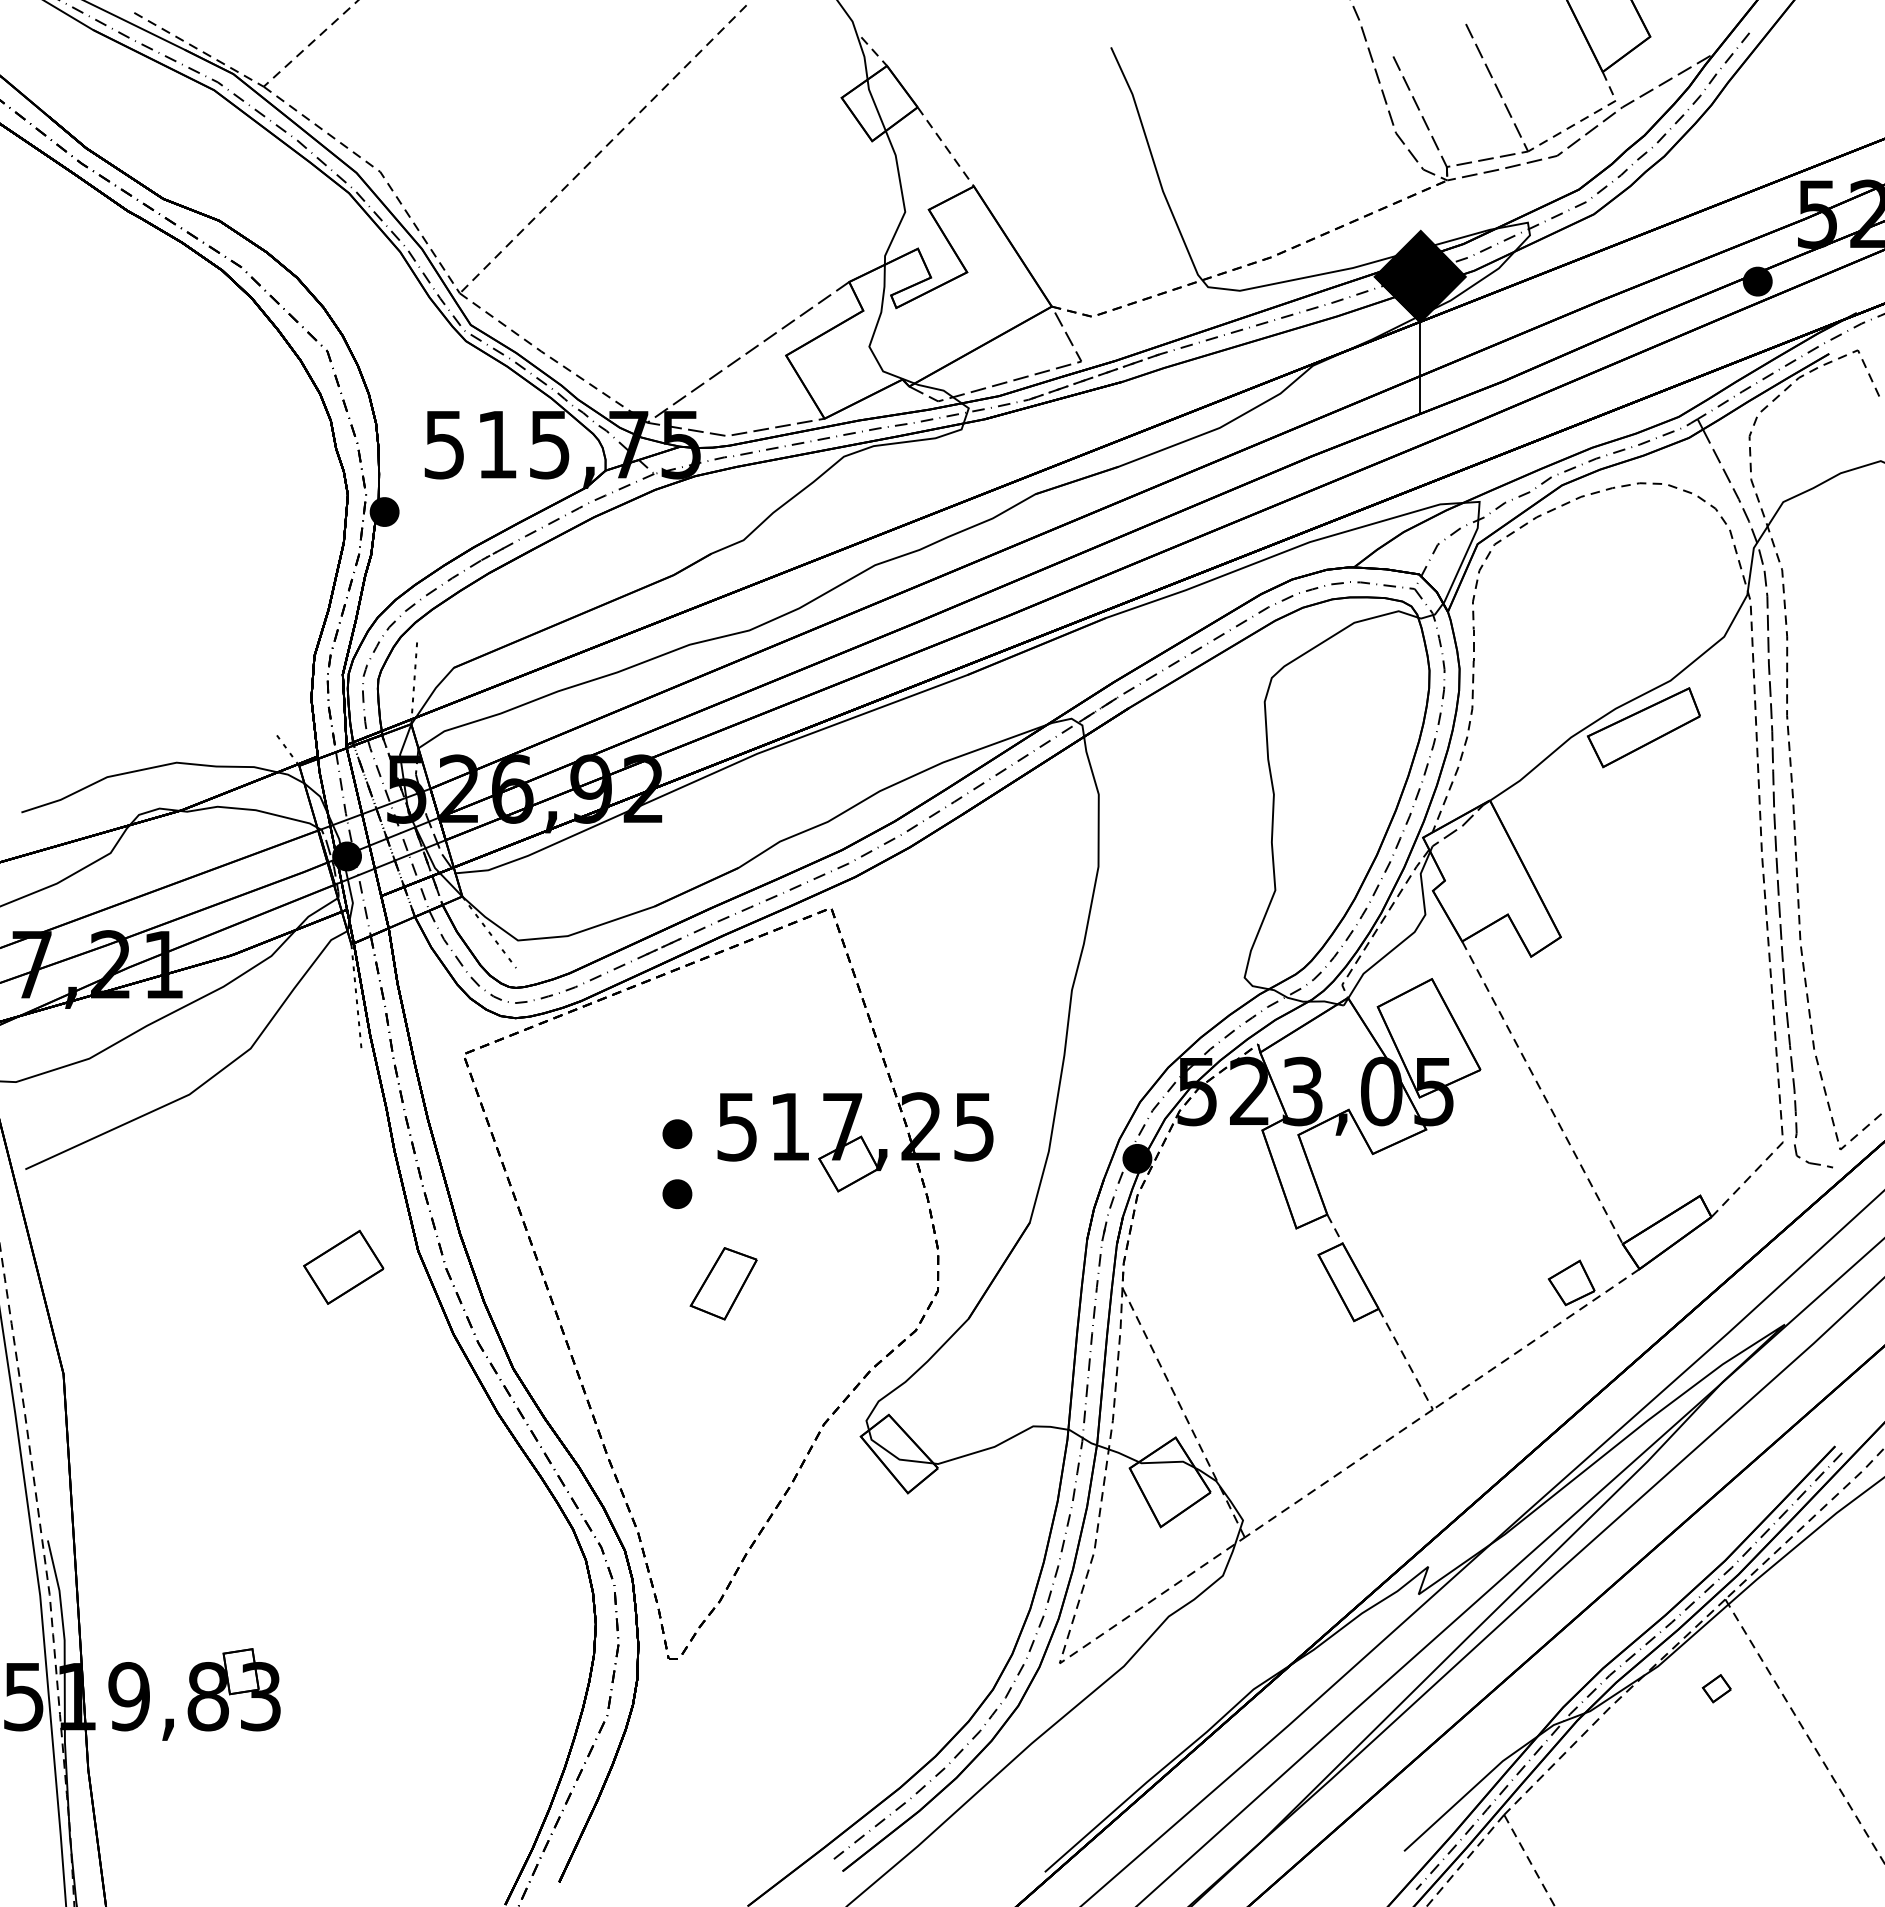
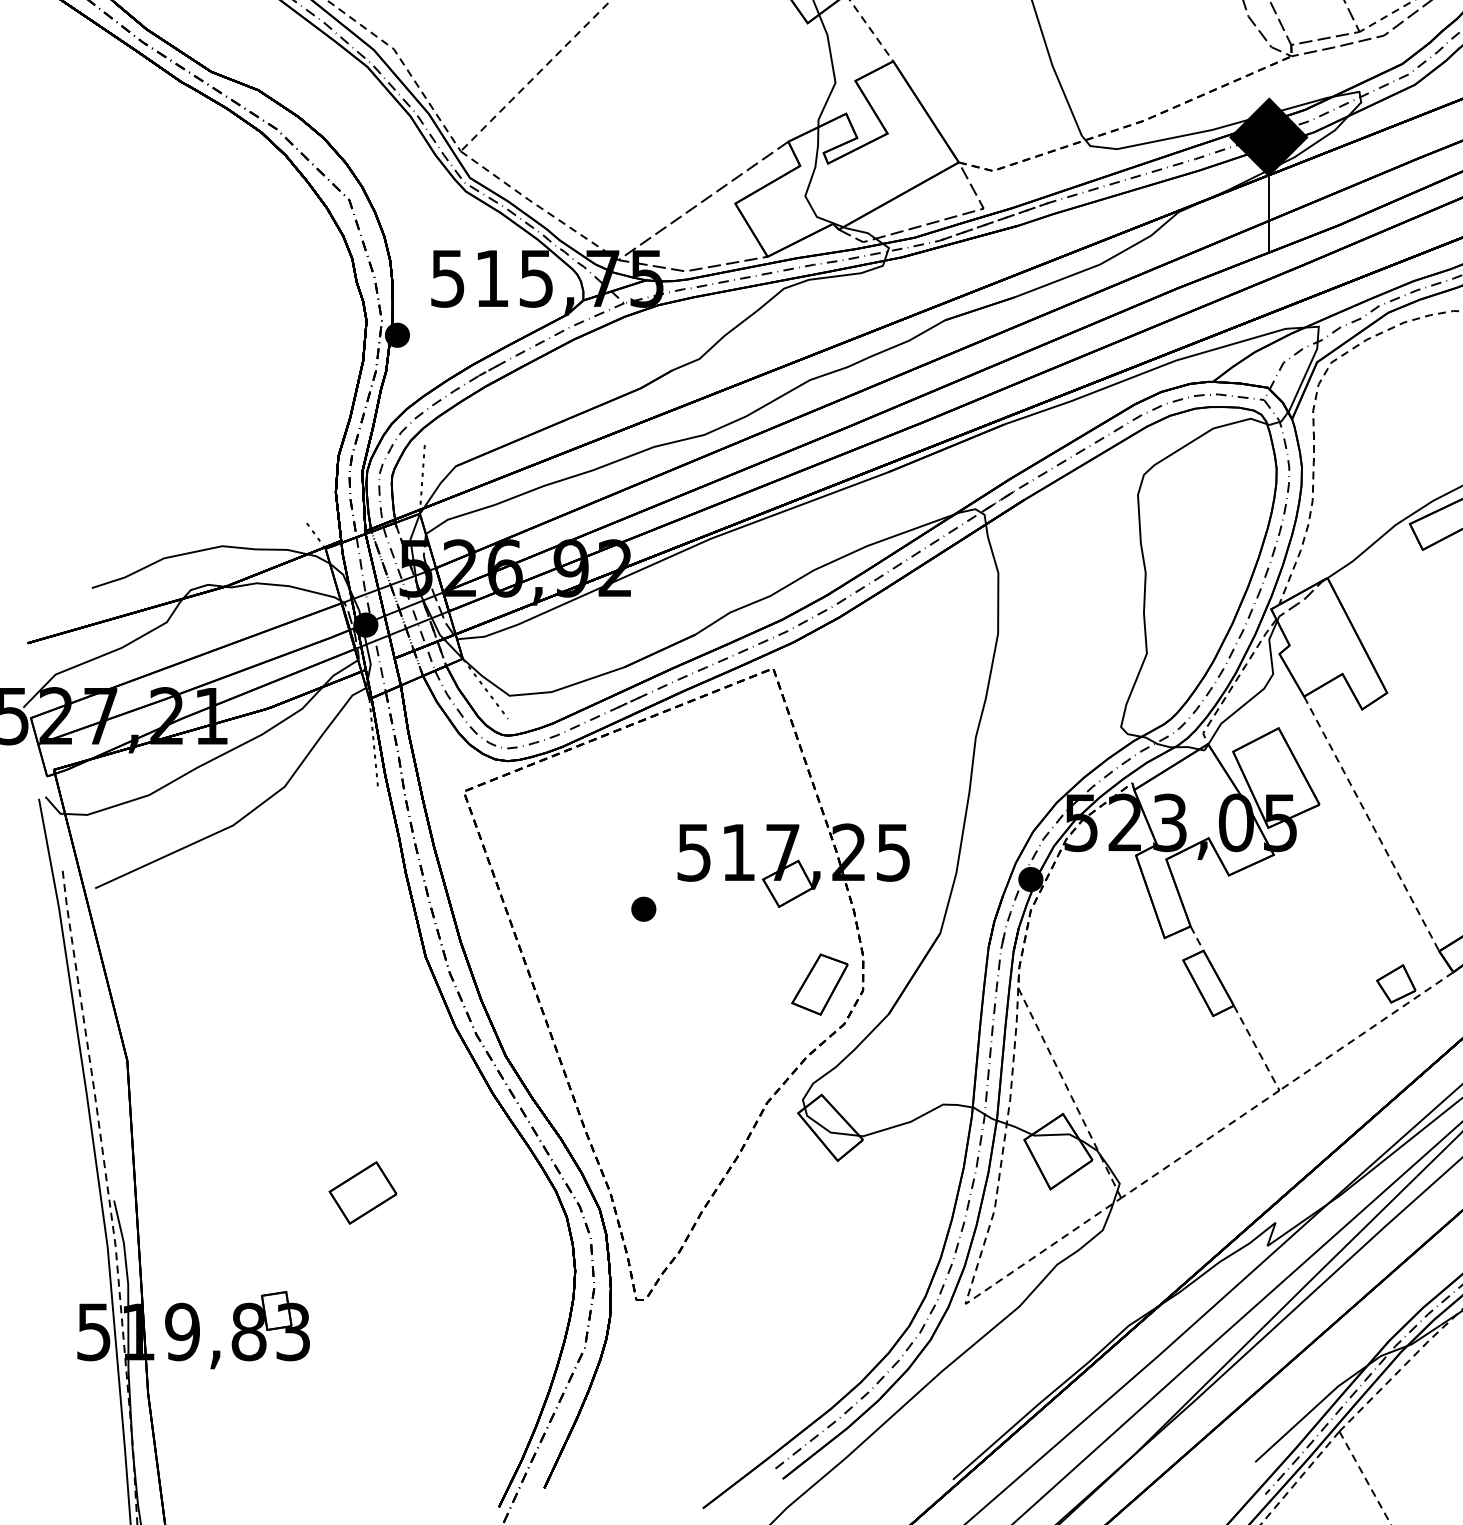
part: (677, 1134) -> (643, 859), removed
part: (343, 1266) -> (362, 1192), moved
part: (723, 1283) -> (819, 984), moved

